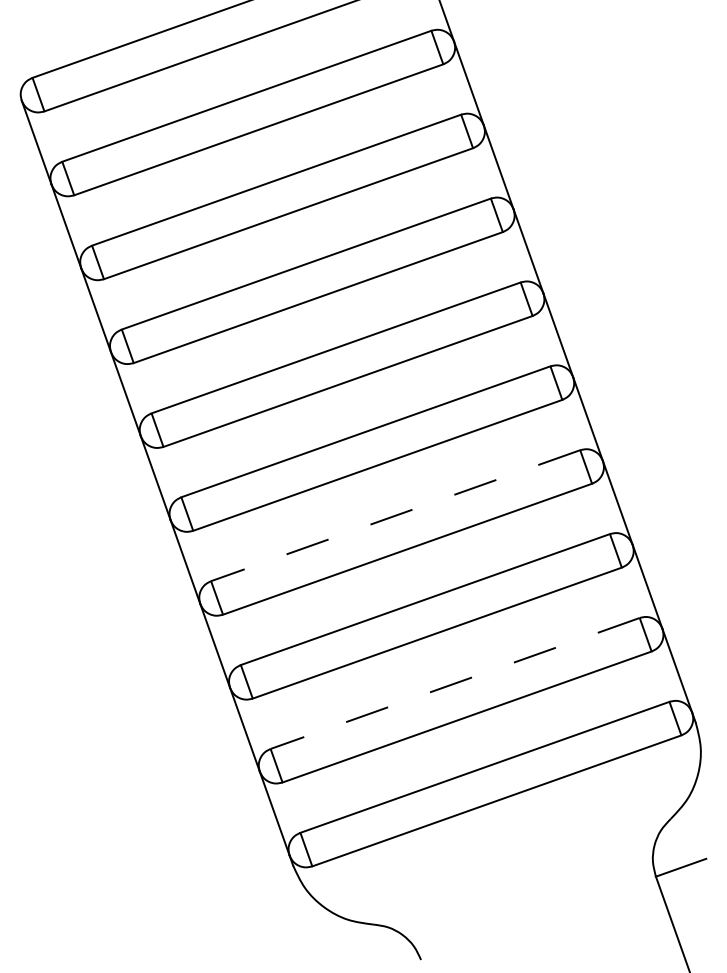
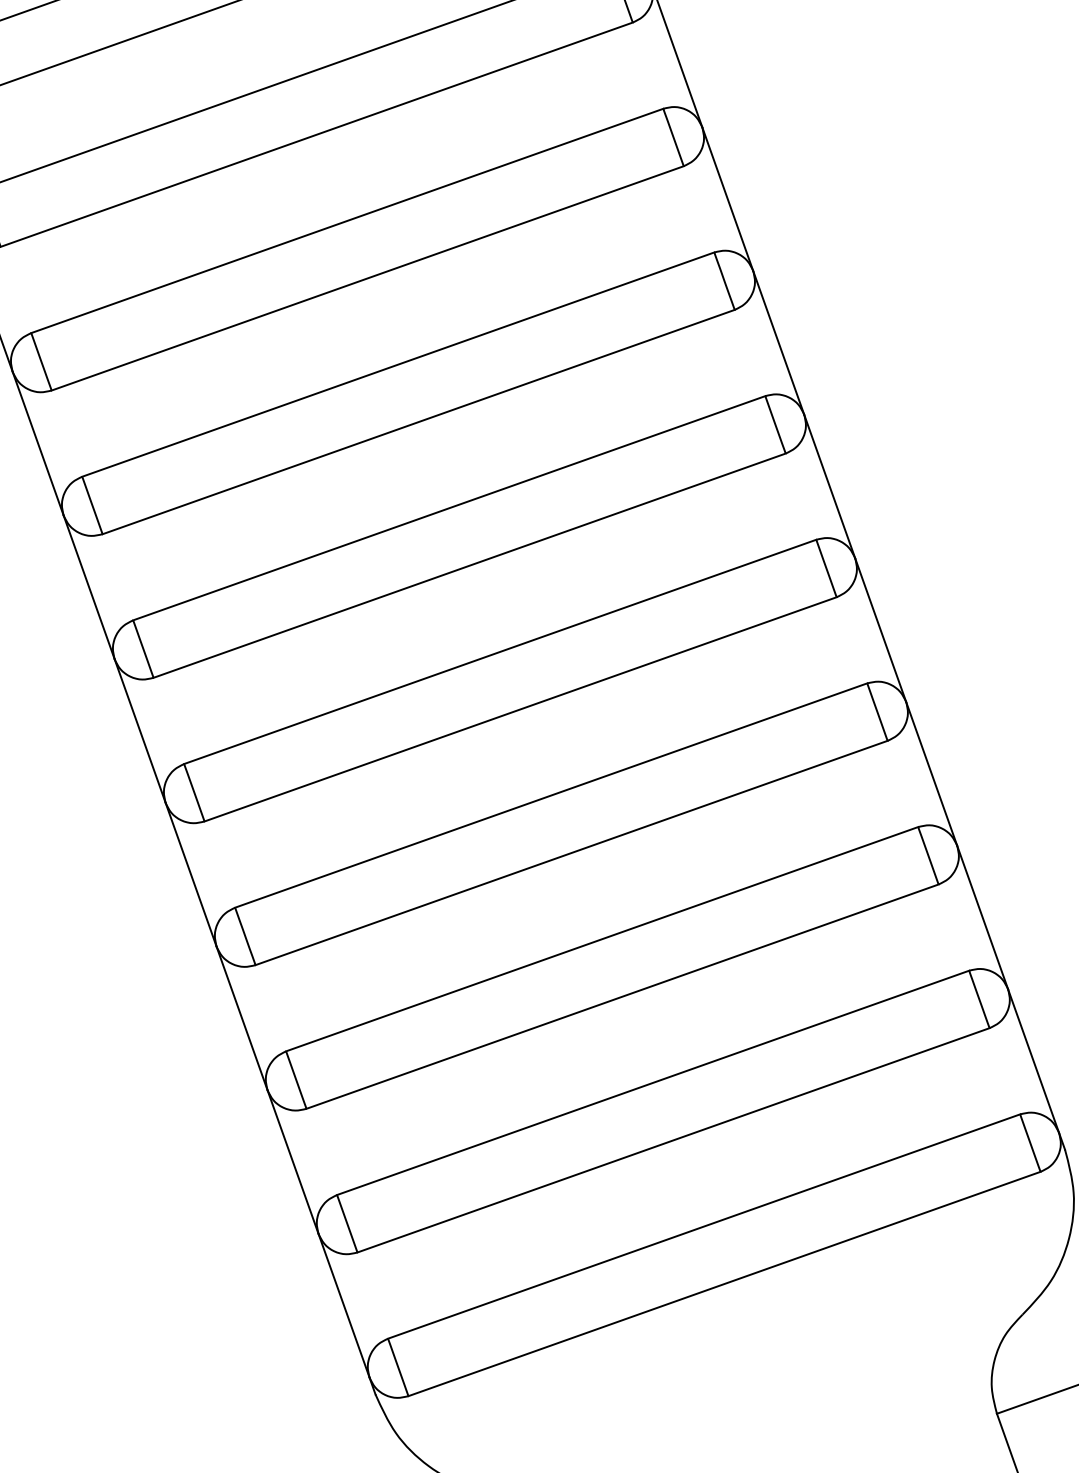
line: (395, 515) -> (550, 795), dashed -> solid
line: (455, 683) -> (653, 1082), dashed -> solid

